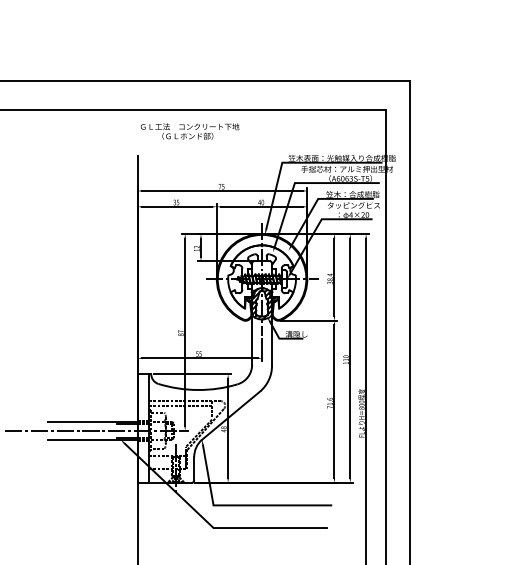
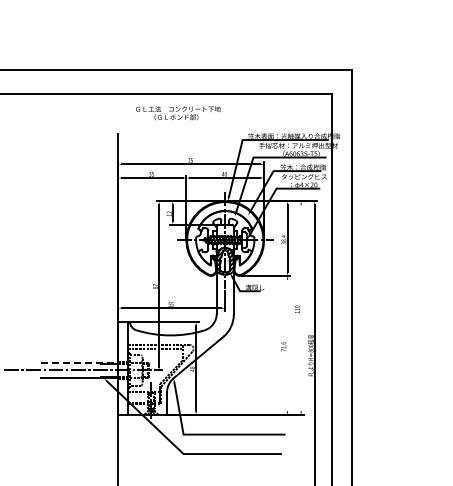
text: (190, 131) -> (178, 113), moved
line: (350, 358) -> (301, 308), removed
line: (334, 401) -> (287, 345), removed
line: (92, 421) -> (79, 362), solid -> dashed

